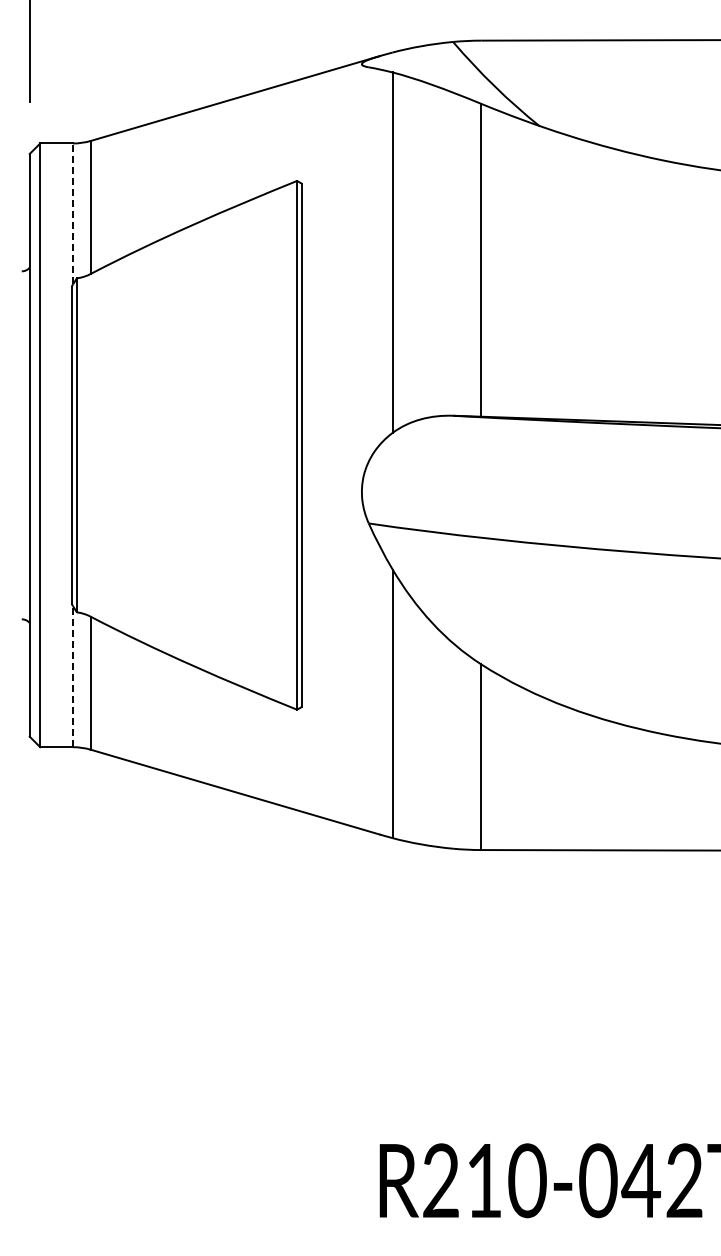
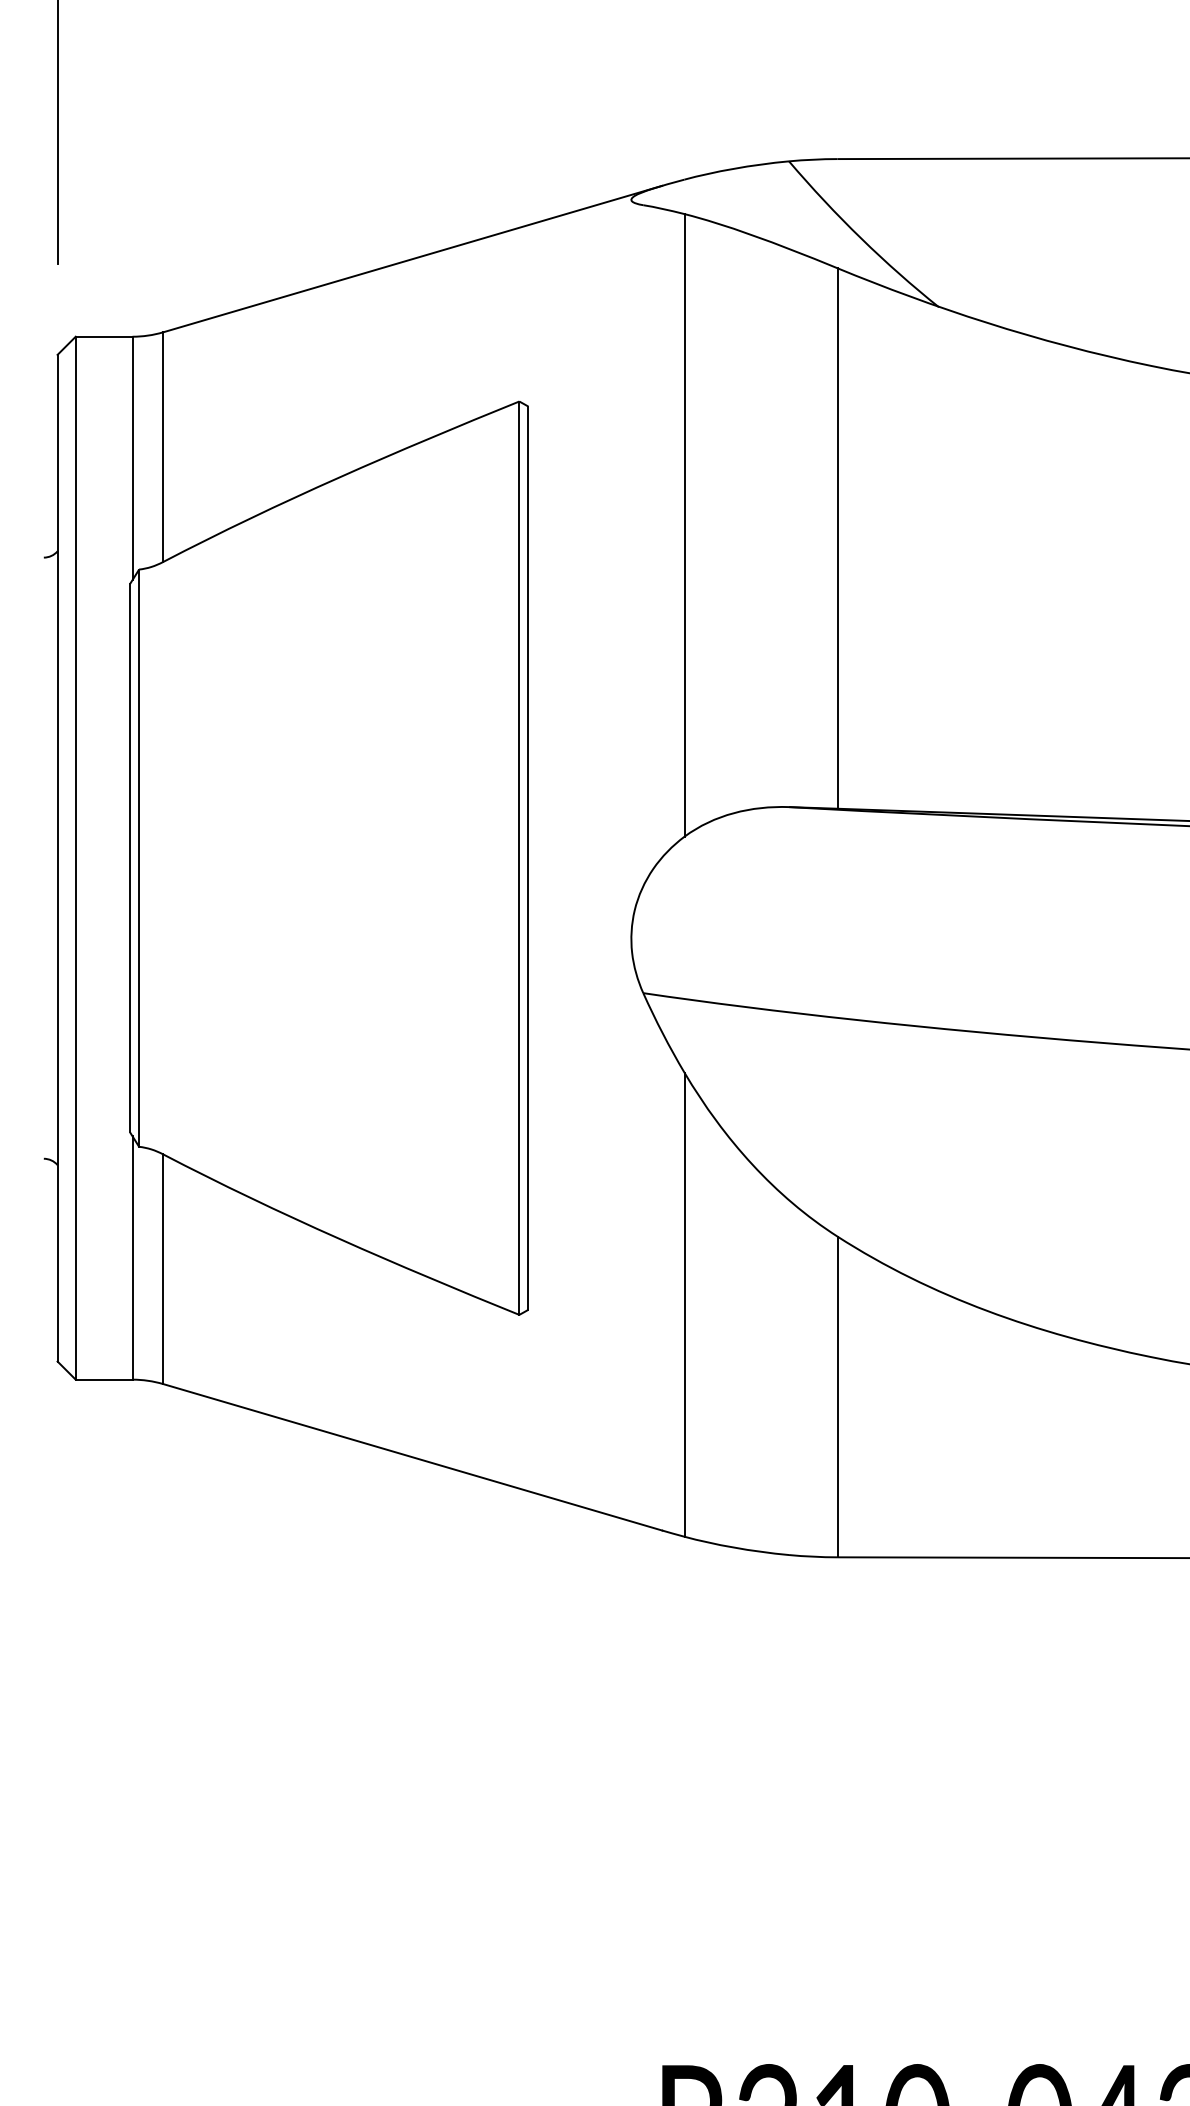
line: (73, 213) -> (133, 457), dashed -> solid
line: (73, 676) -> (133, 1257), dashed -> solid

